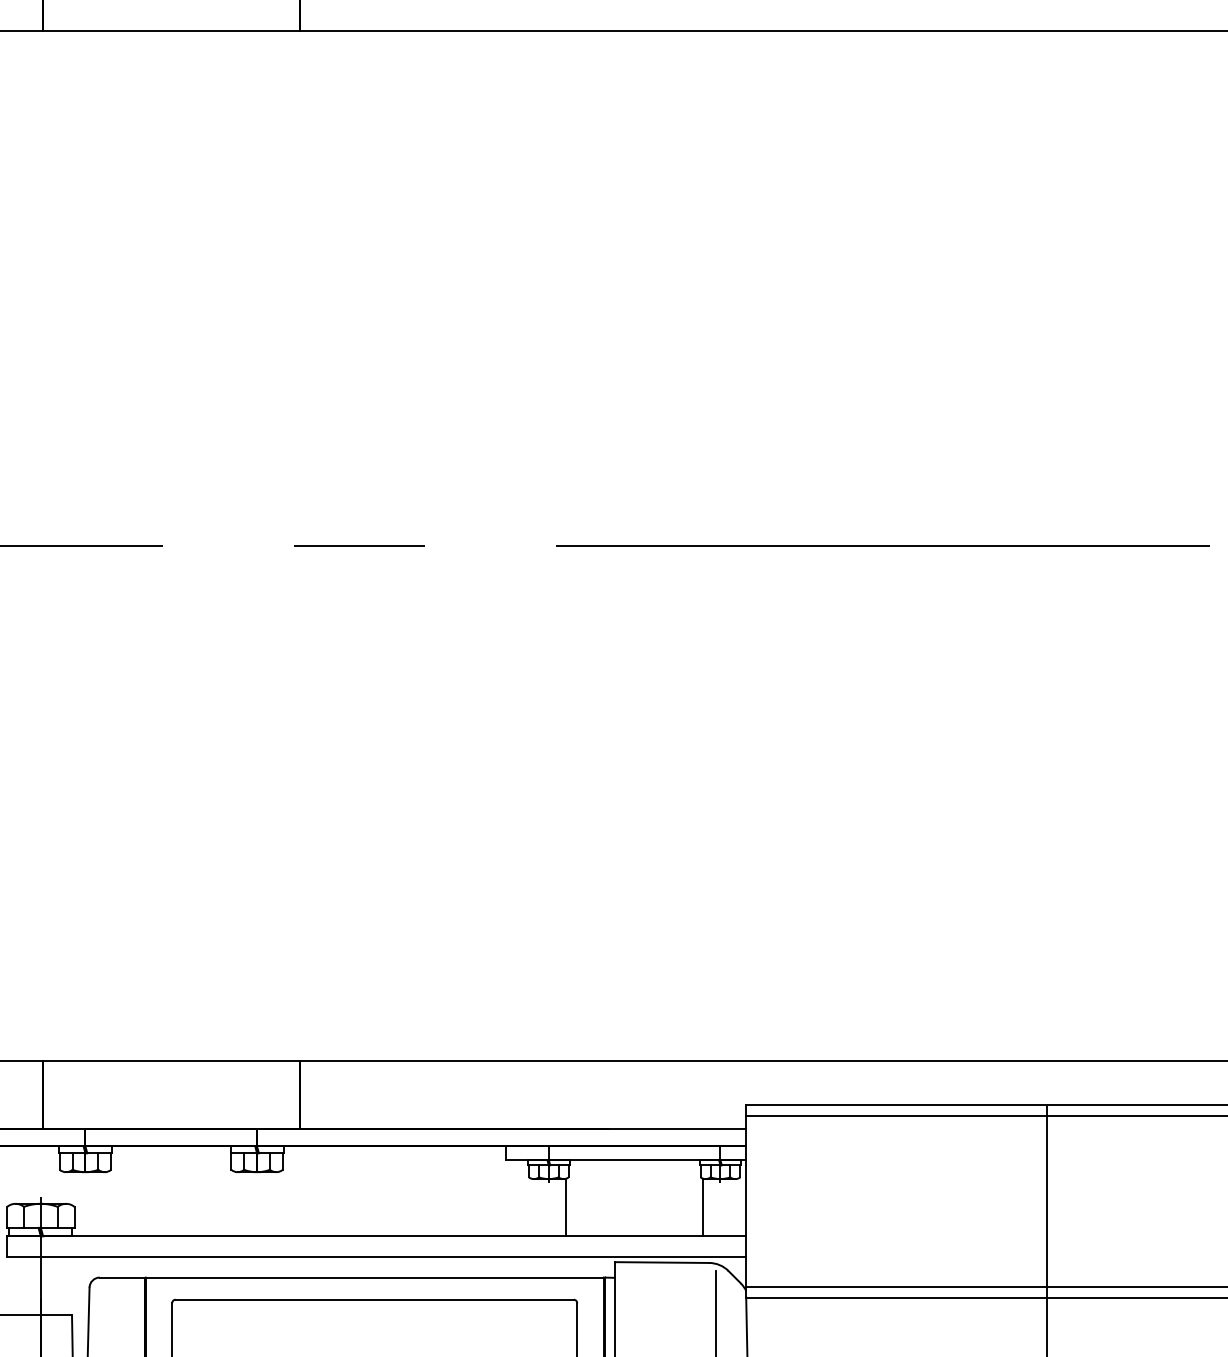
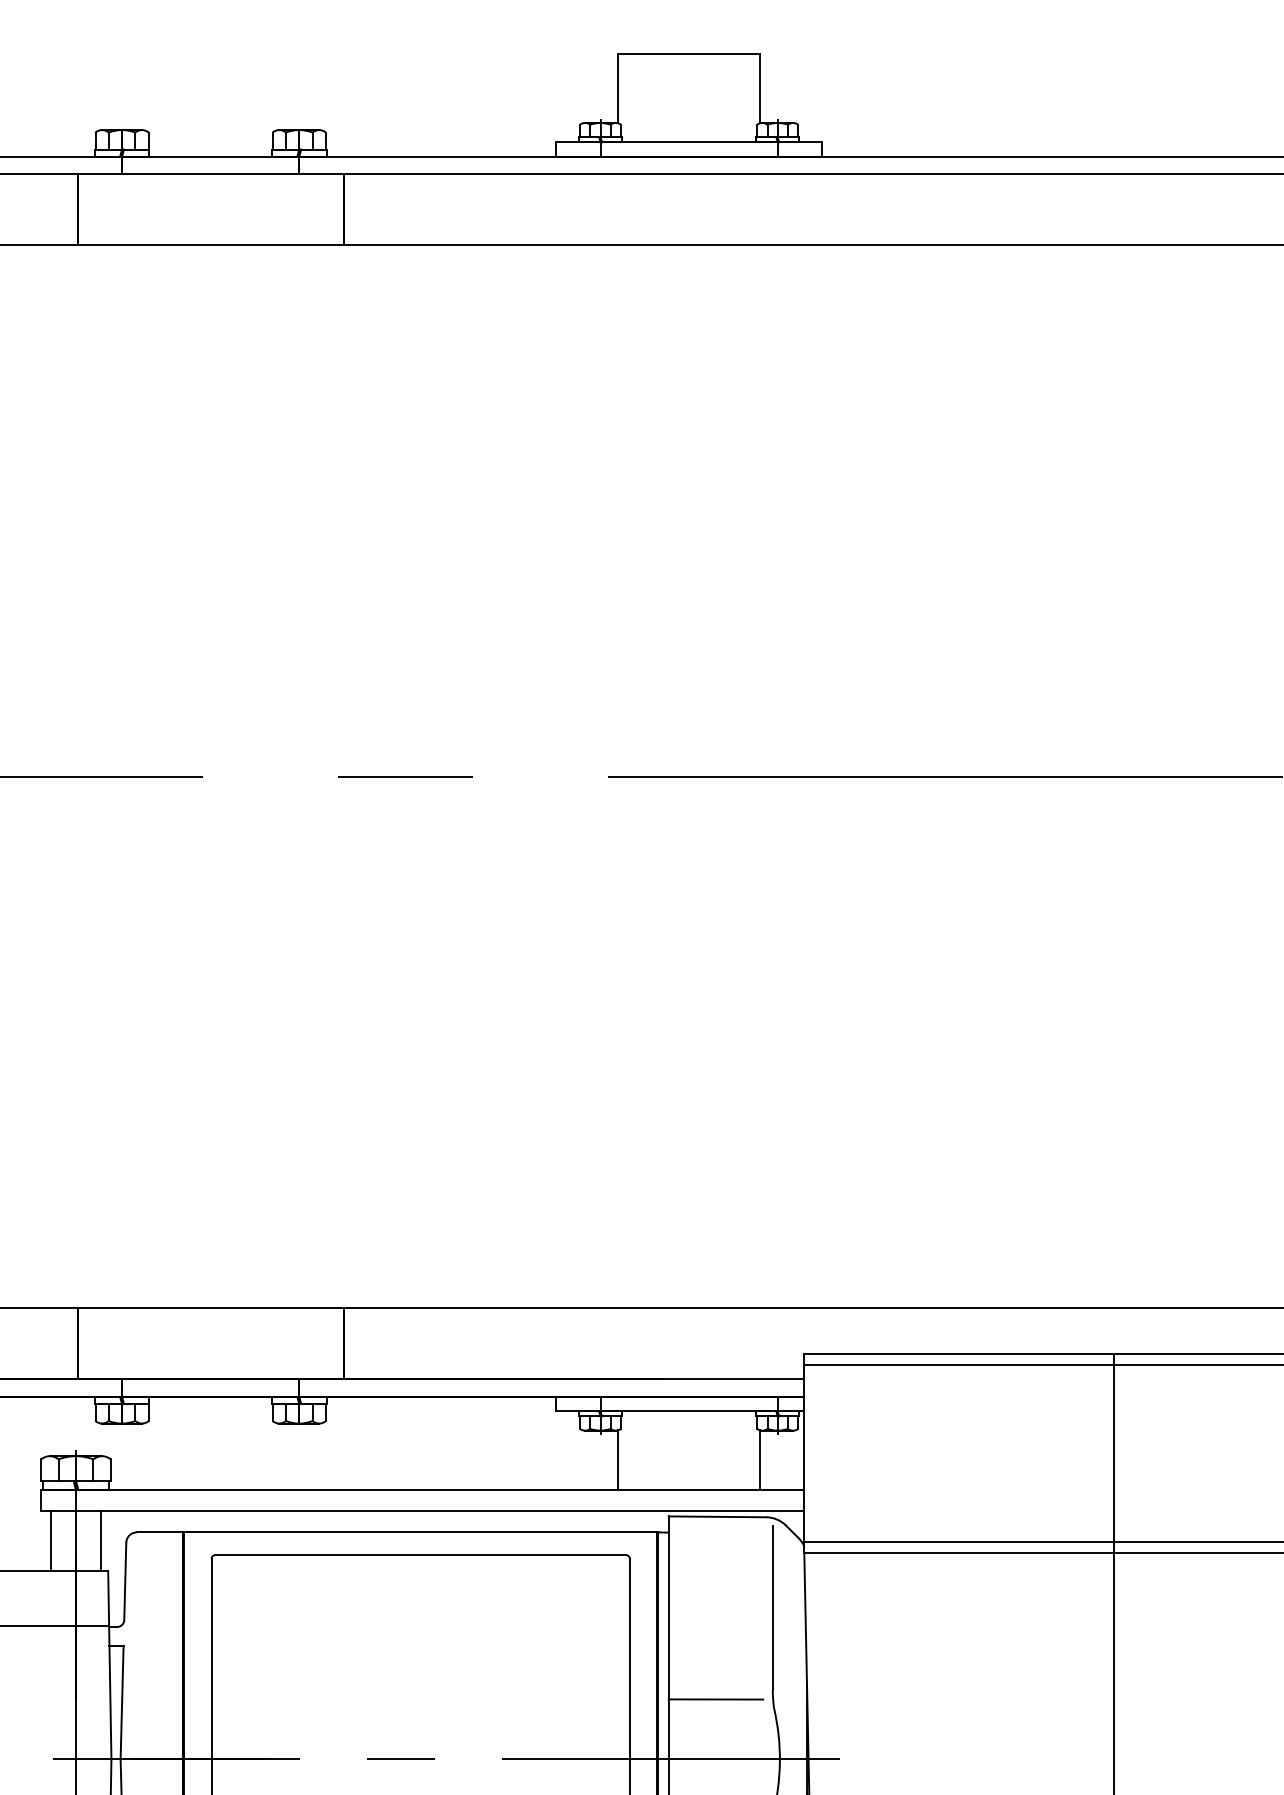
line: (17, 1286) -> (51, 1541), added
line: (64, 1286) -> (100, 1541), added

